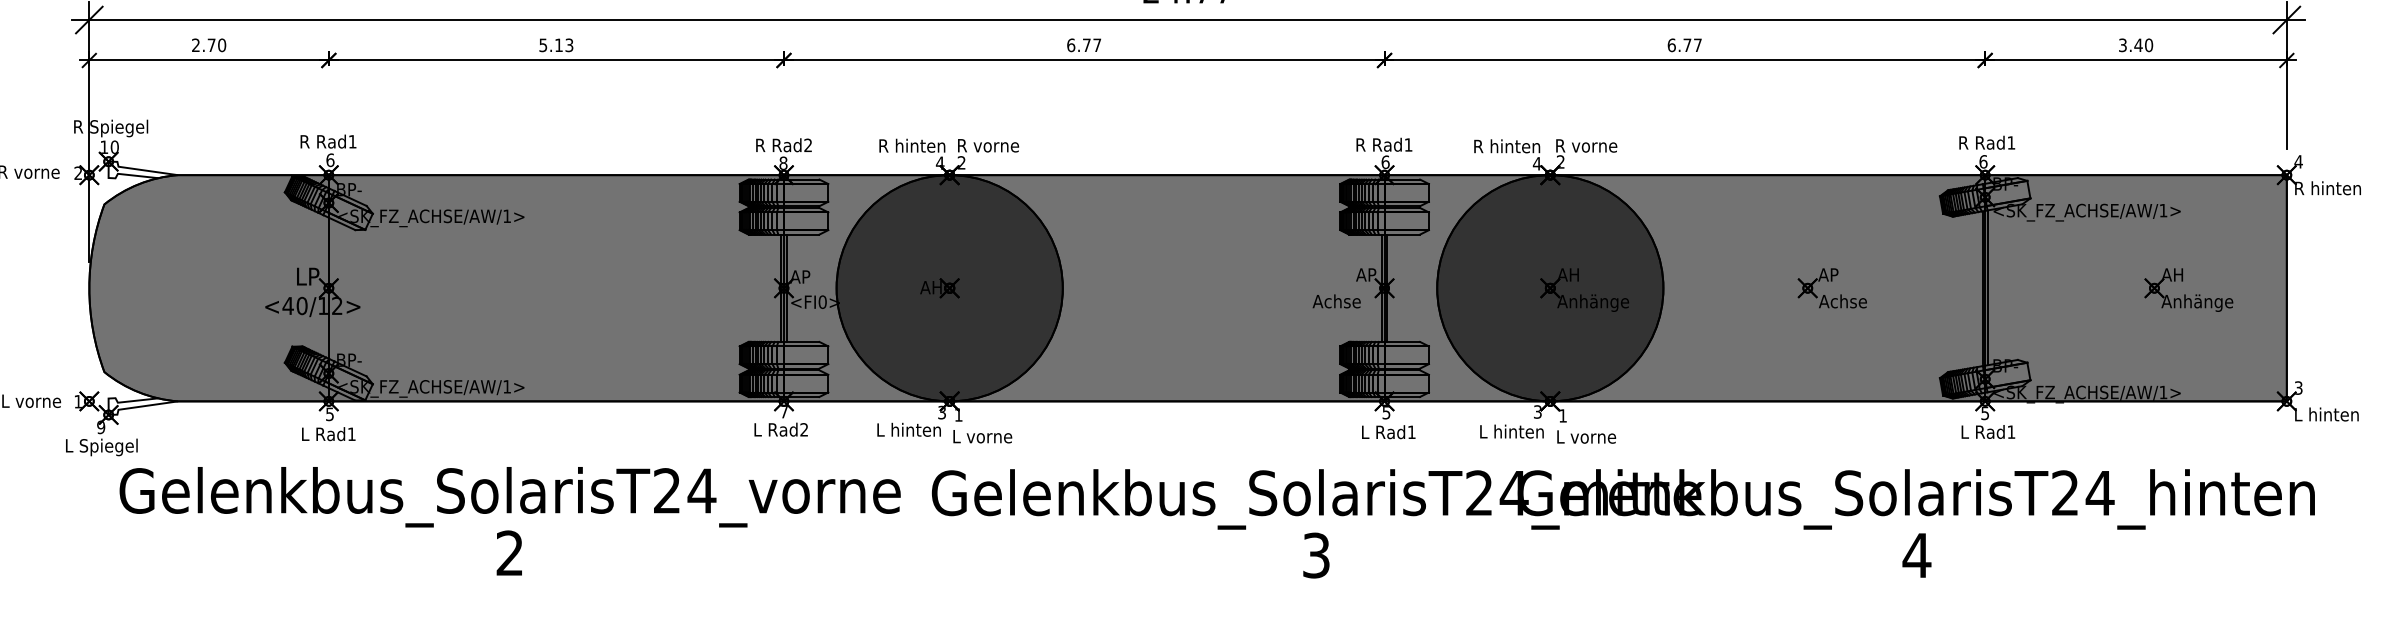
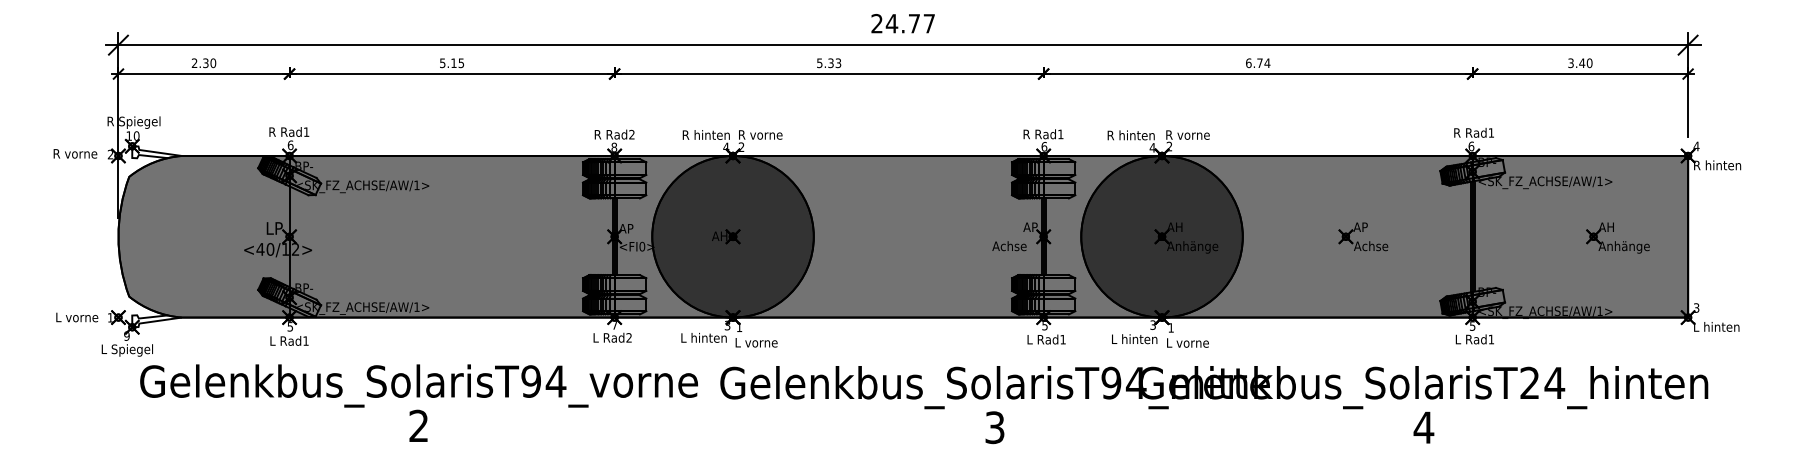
text: (569, 44) -> (461, 62), 5.13 -> 5.15
text: (1697, 44) -> (1267, 62), 6.77 -> 6.74
text: (211, 45) -> (205, 63), 2.70 -> 2.30
text: (1084, 45) -> (829, 63), 6.77 -> 5.33
text: (666, 490) -> (530, 381), Gelenkbus_SolarisT24_vorne -> Gelenkbus_SolarisT94_vorne
text: (1479, 492) -> (1111, 382), Gelenkbus_SolarisT24_mitte -> Gelenkbus_SolarisT94_mitte

